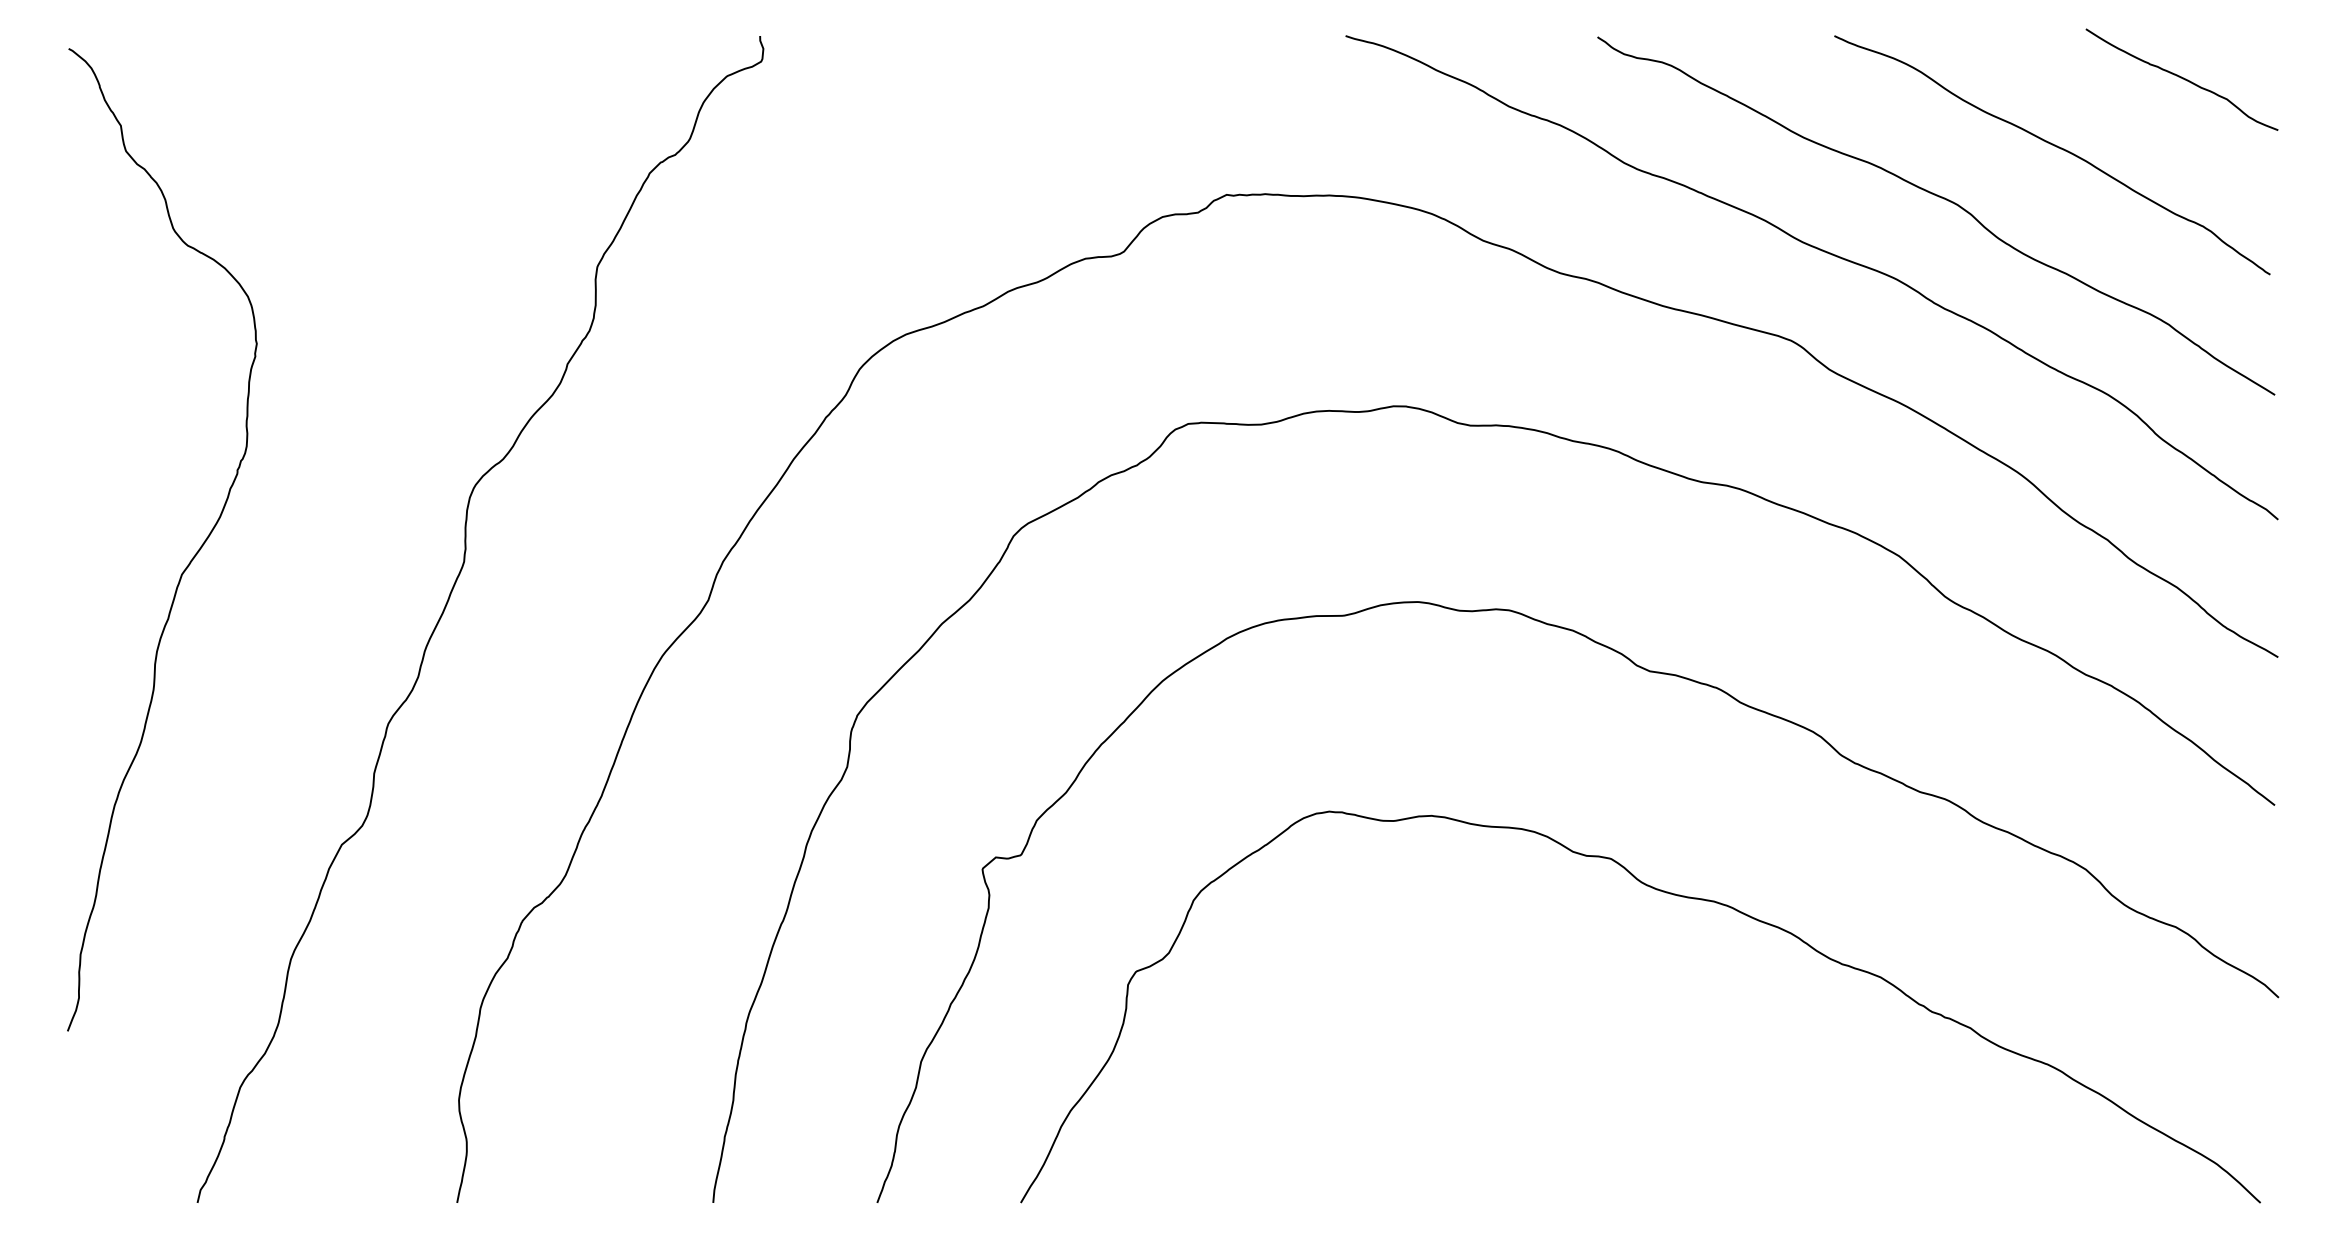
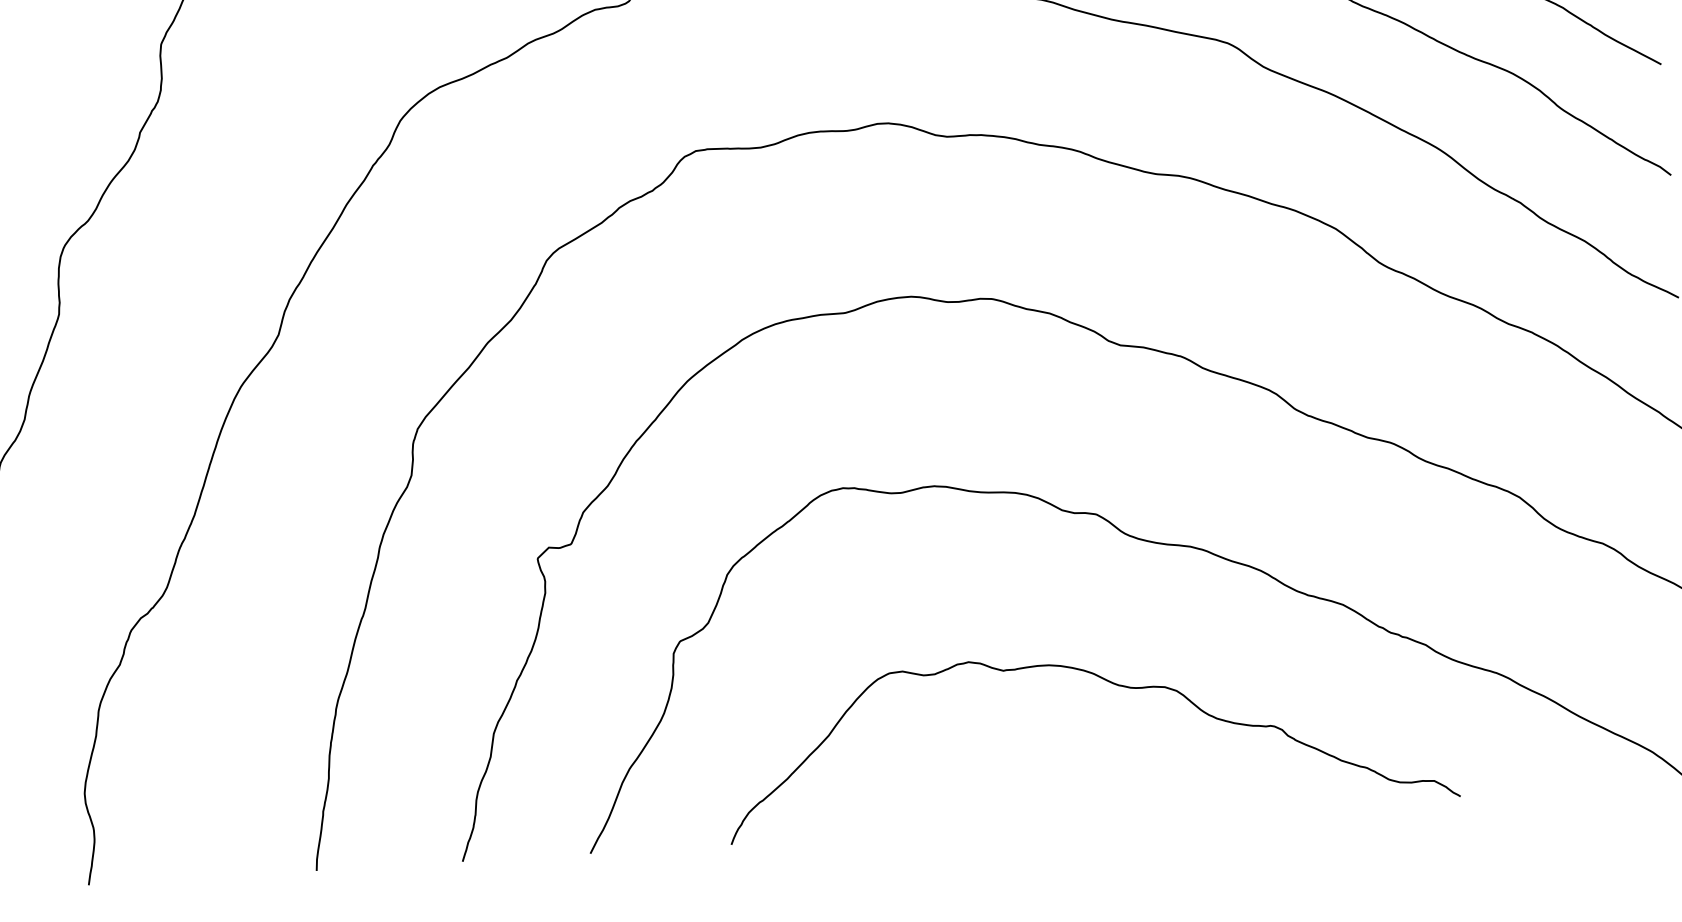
curve: (1618, 1050) -> (1113, 684), added

